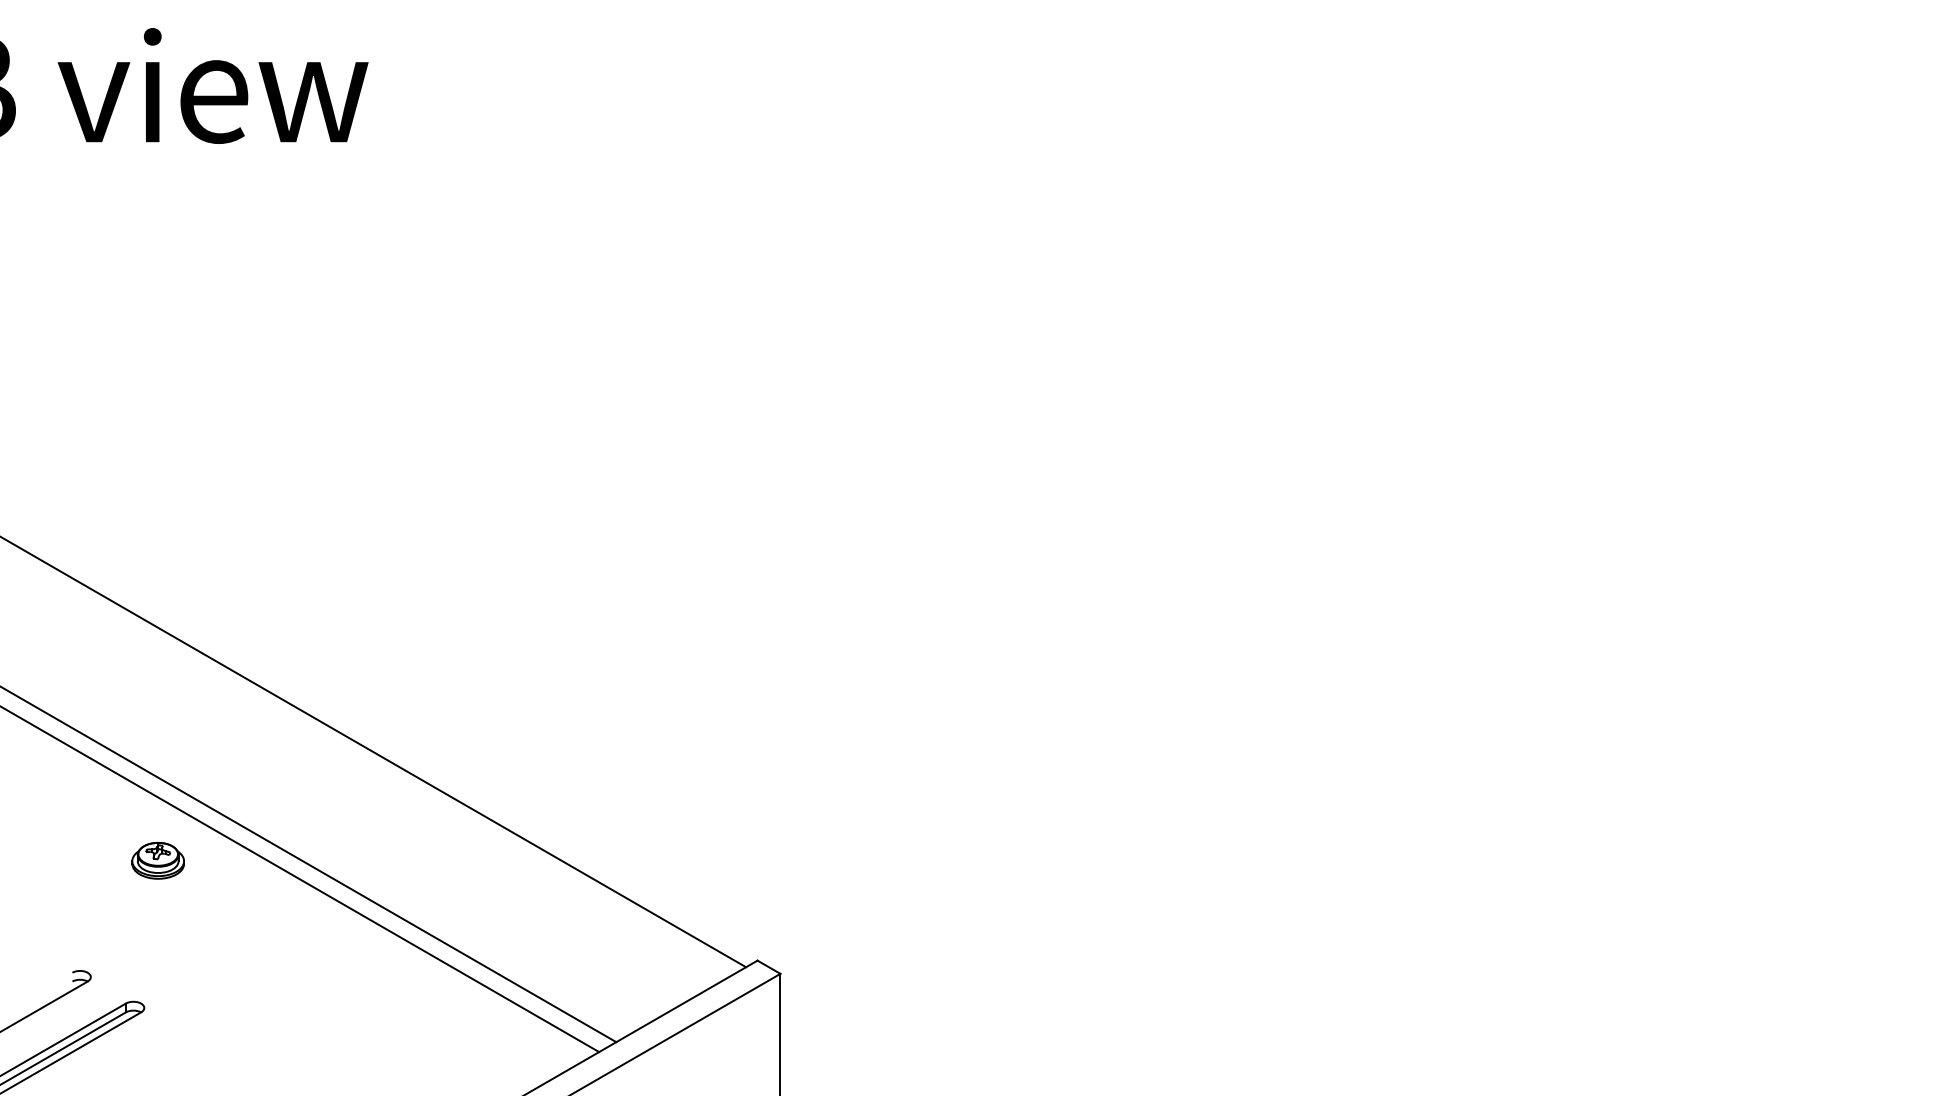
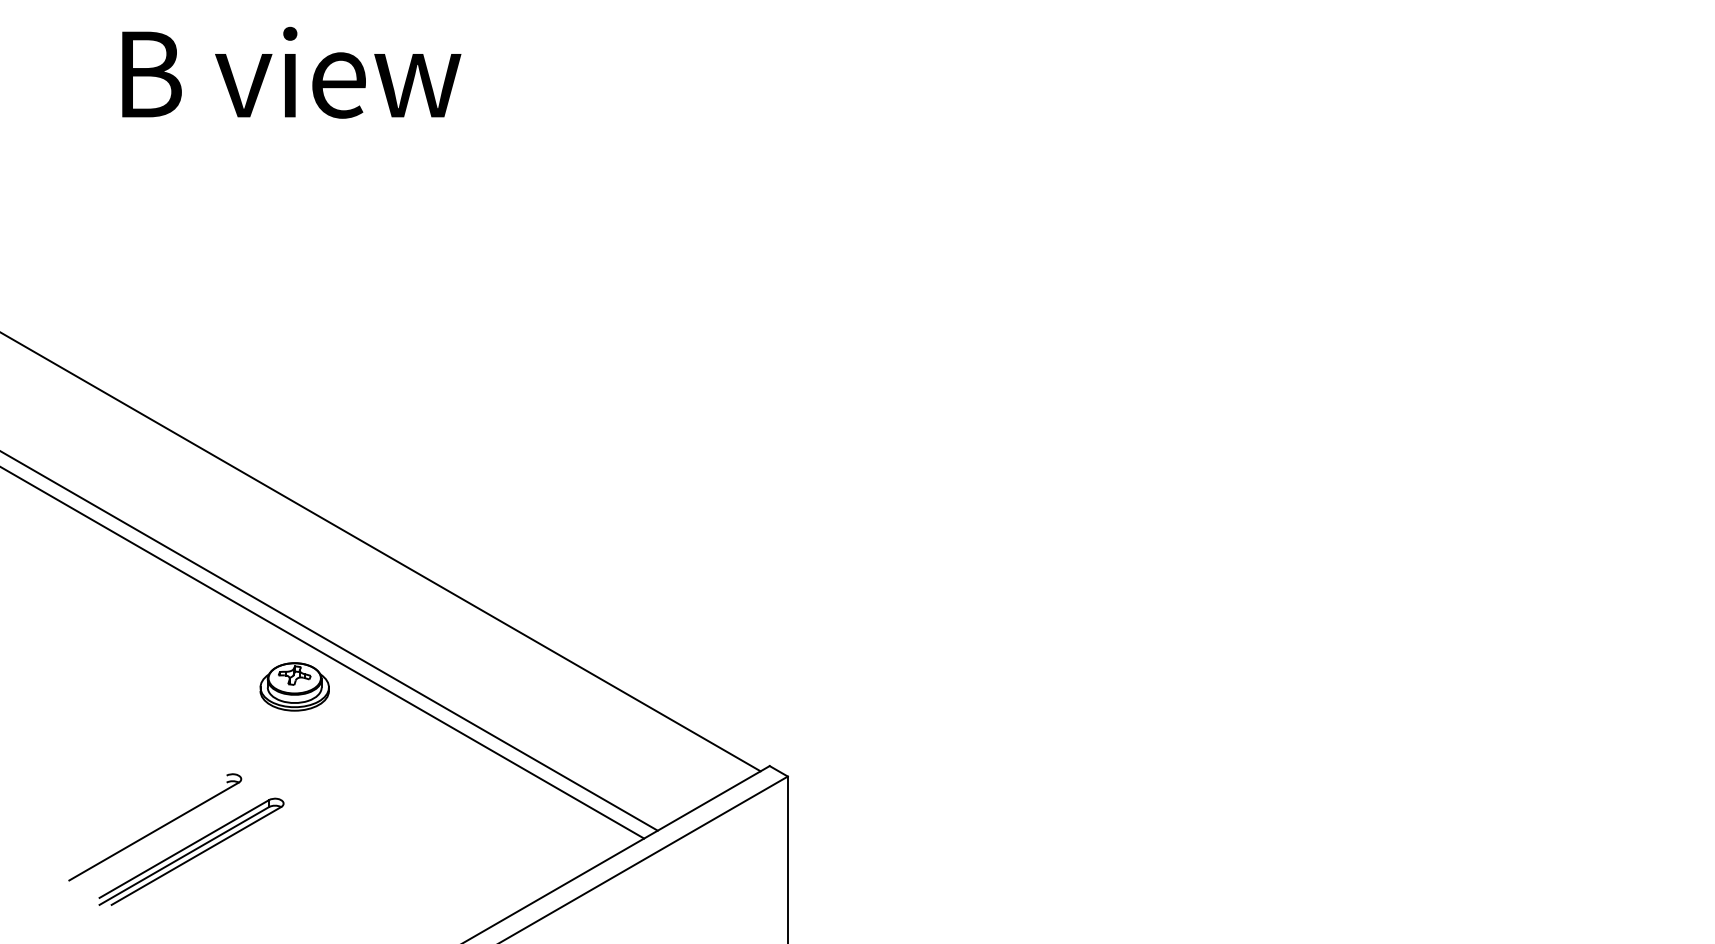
part: (158, 860) -> (294, 686), size x1.67

